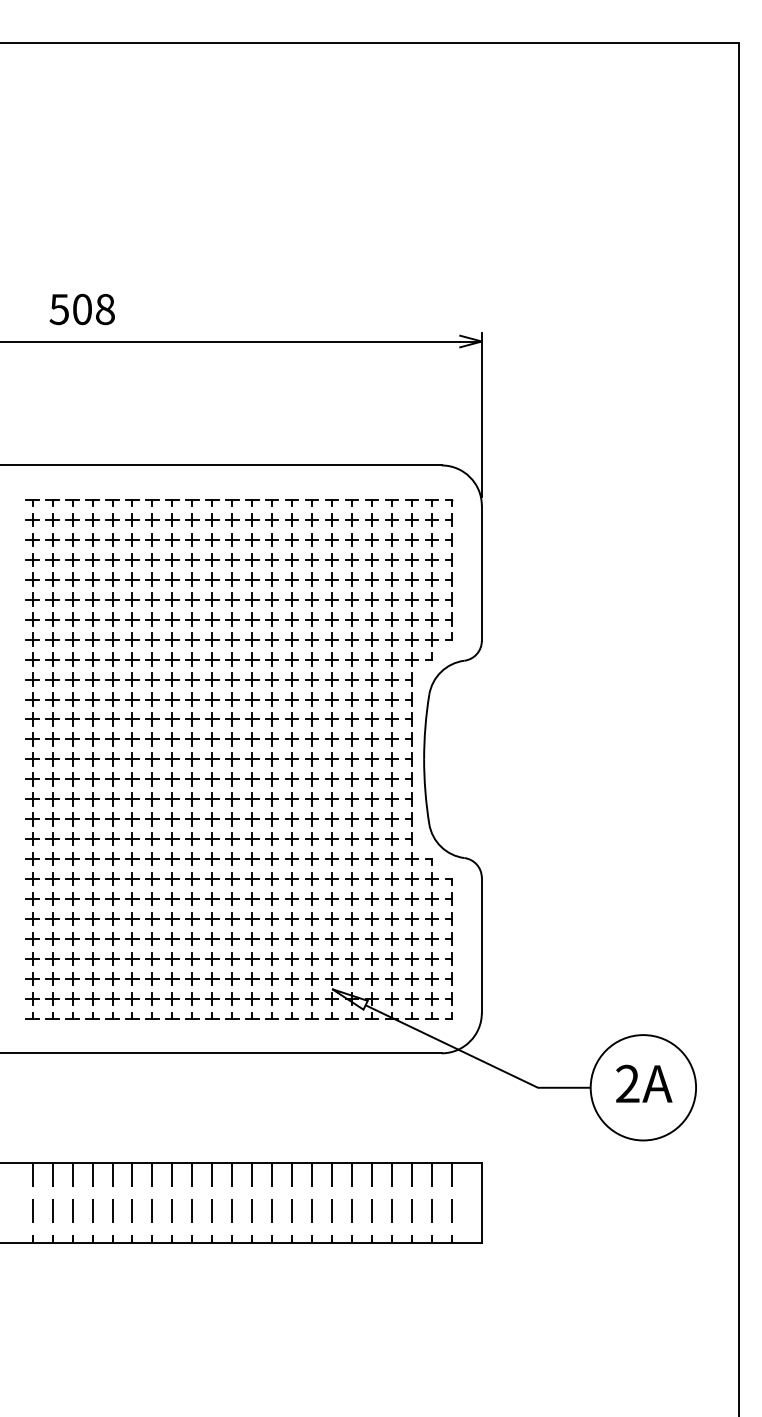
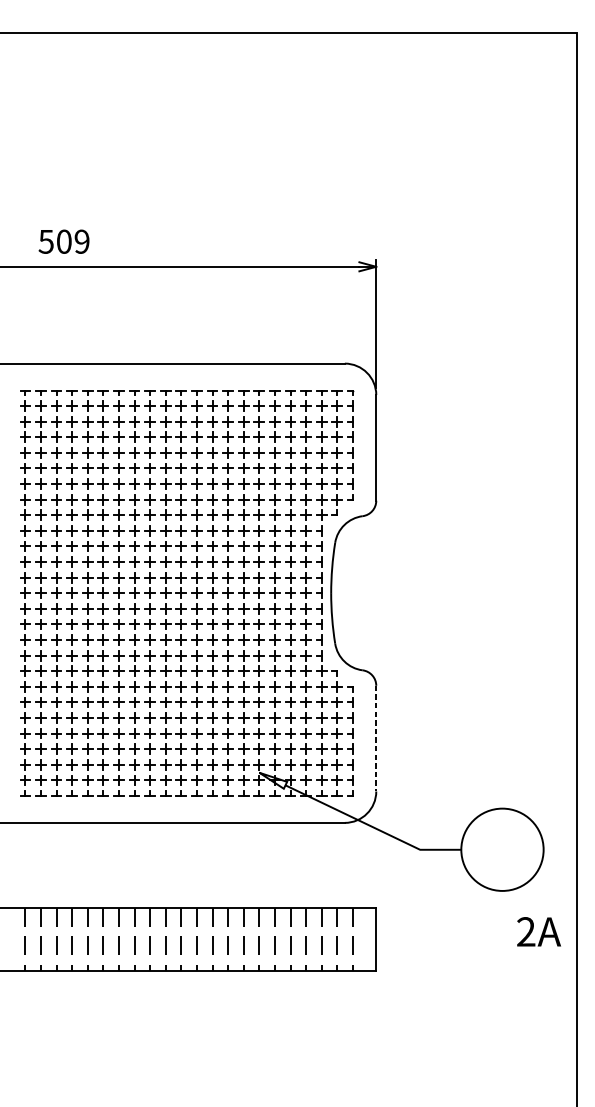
text: (104, 309) -> (81, 241), 508 -> 509
line: (481, 945) -> (376, 738), solid -> dashed
text: (644, 1083) -> (539, 931), moved

